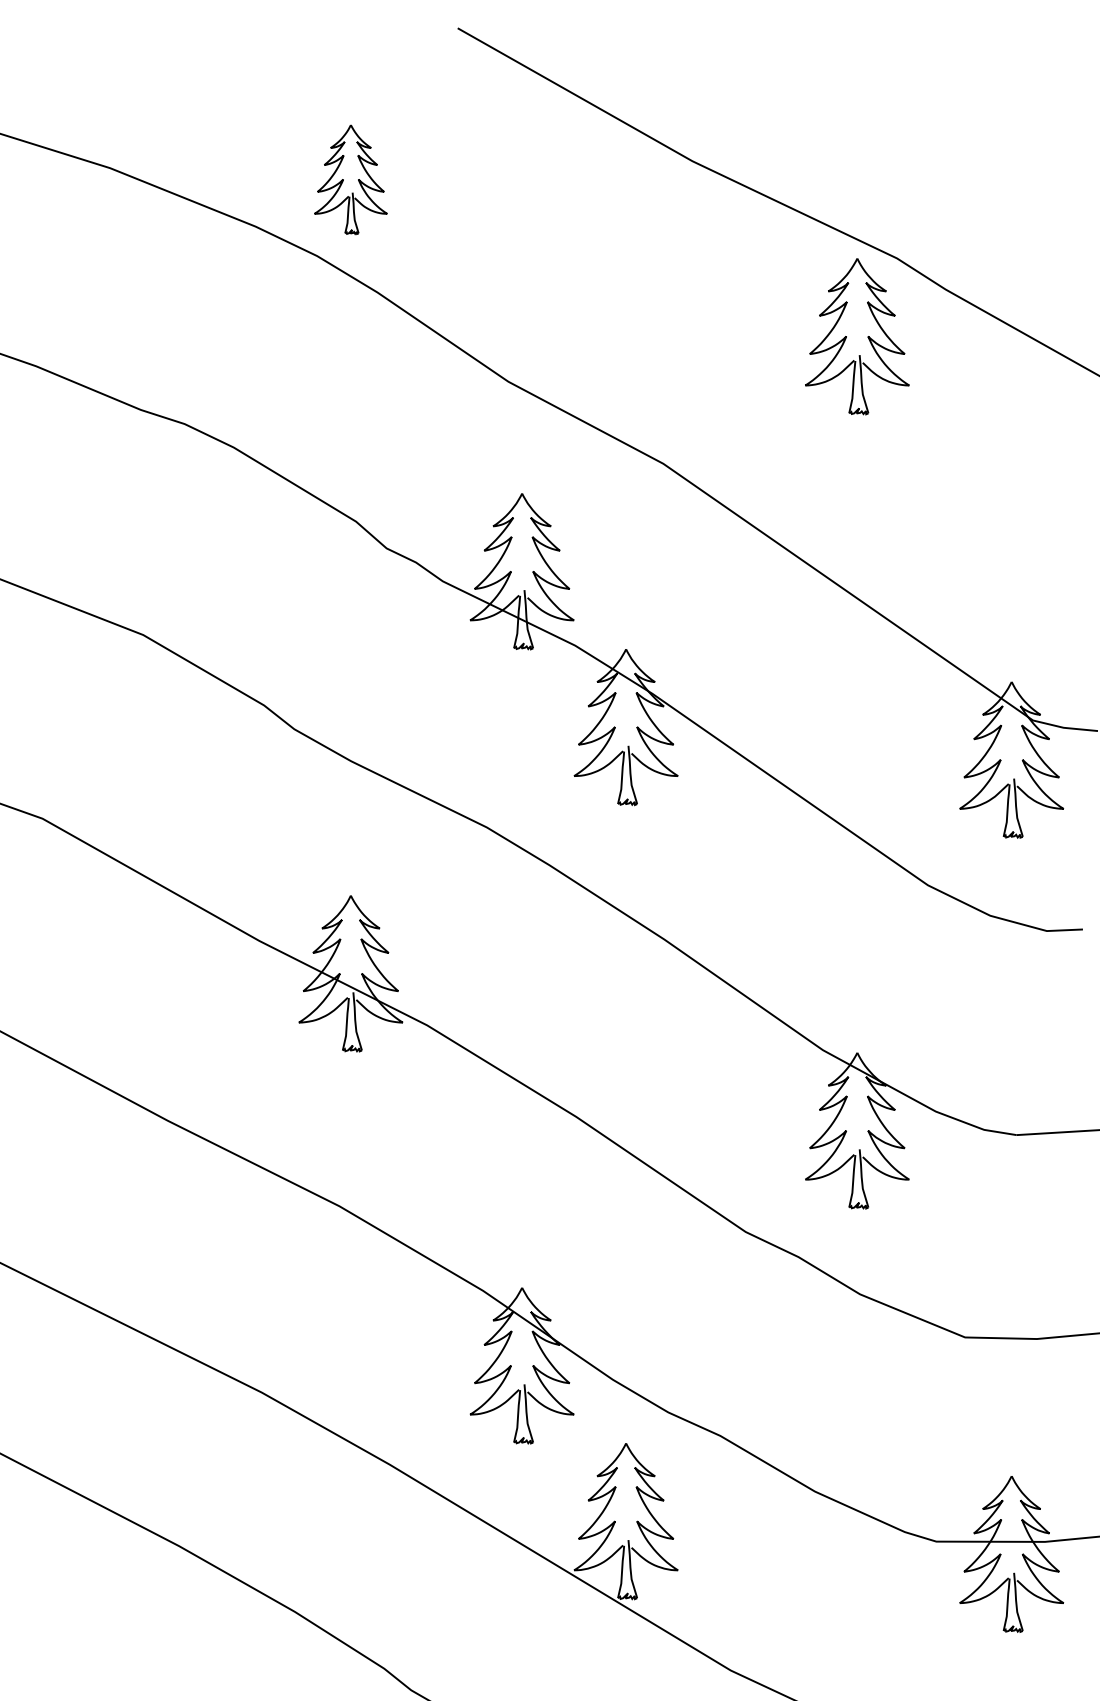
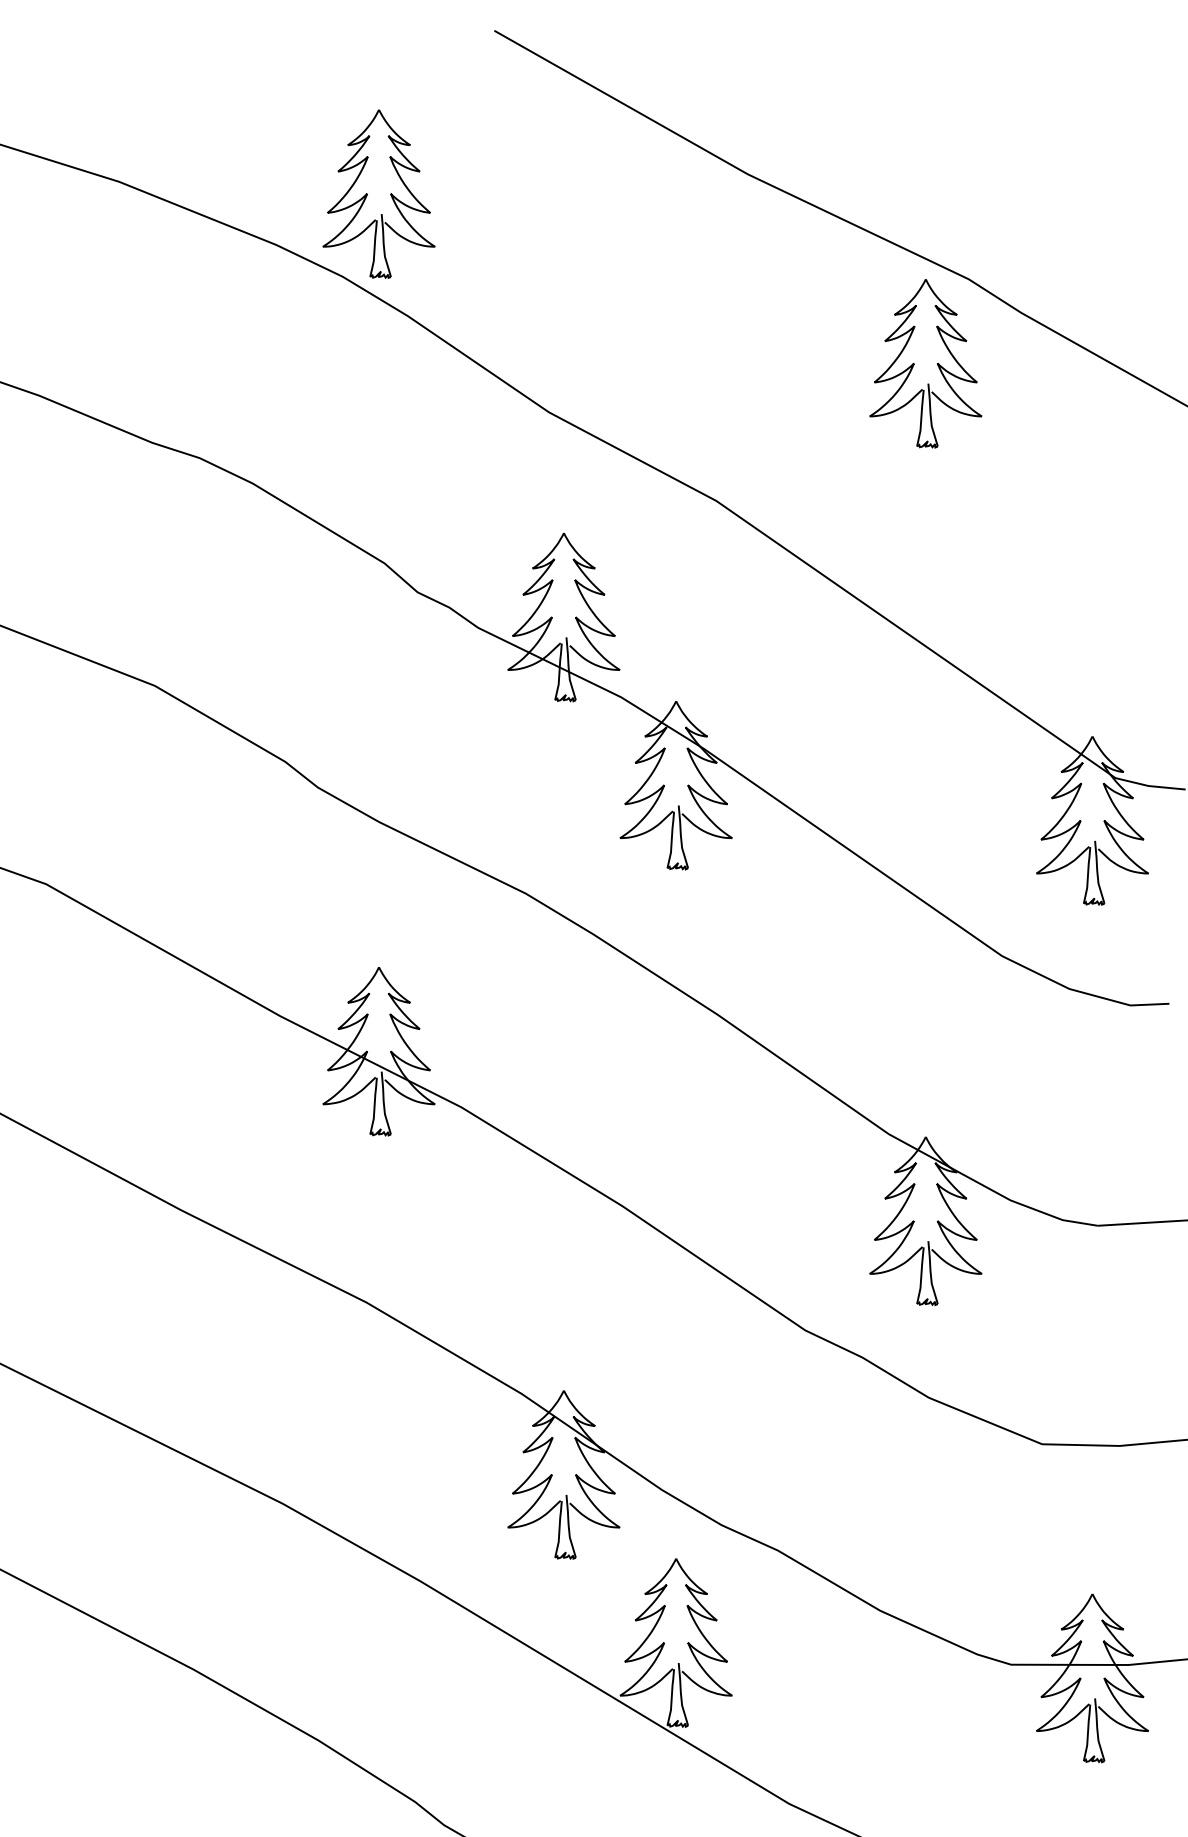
part: (350, 179) -> (378, 194), size x1.43

